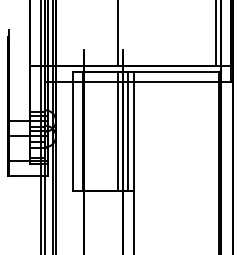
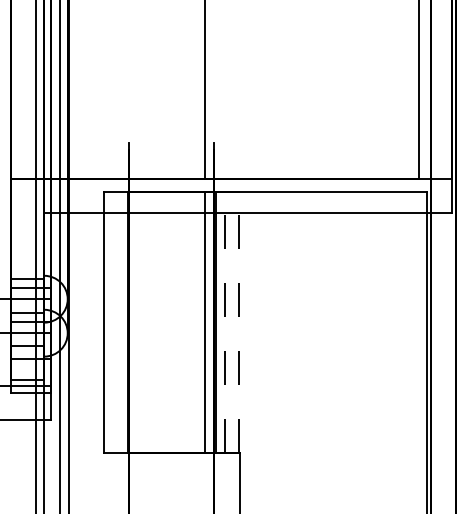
line: (127, 131) -> (224, 322), solid -> dashed
line: (134, 131) -> (240, 322), solid -> dashed

